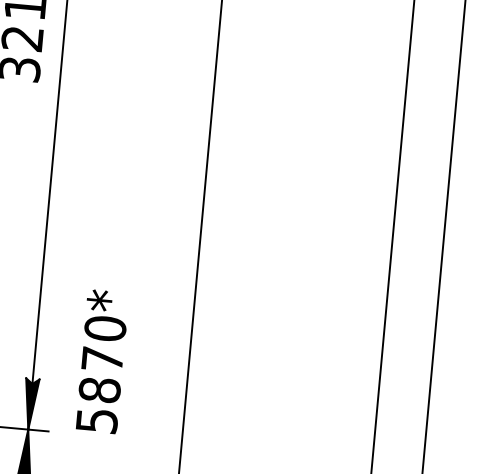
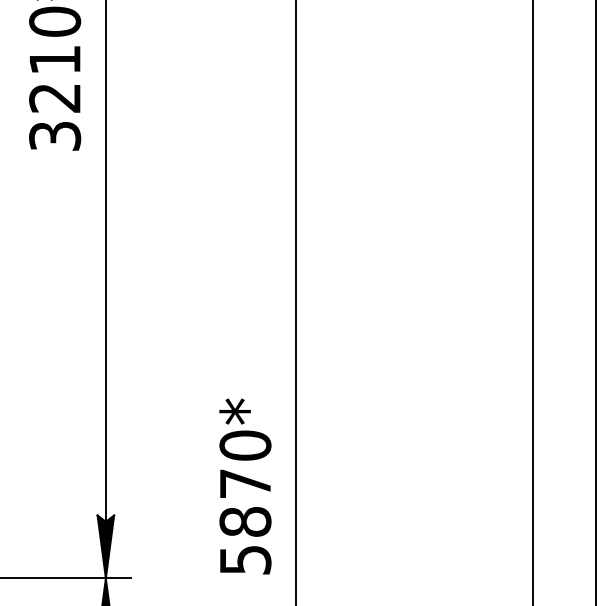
text: (102, 361) -> (245, 486), moved

